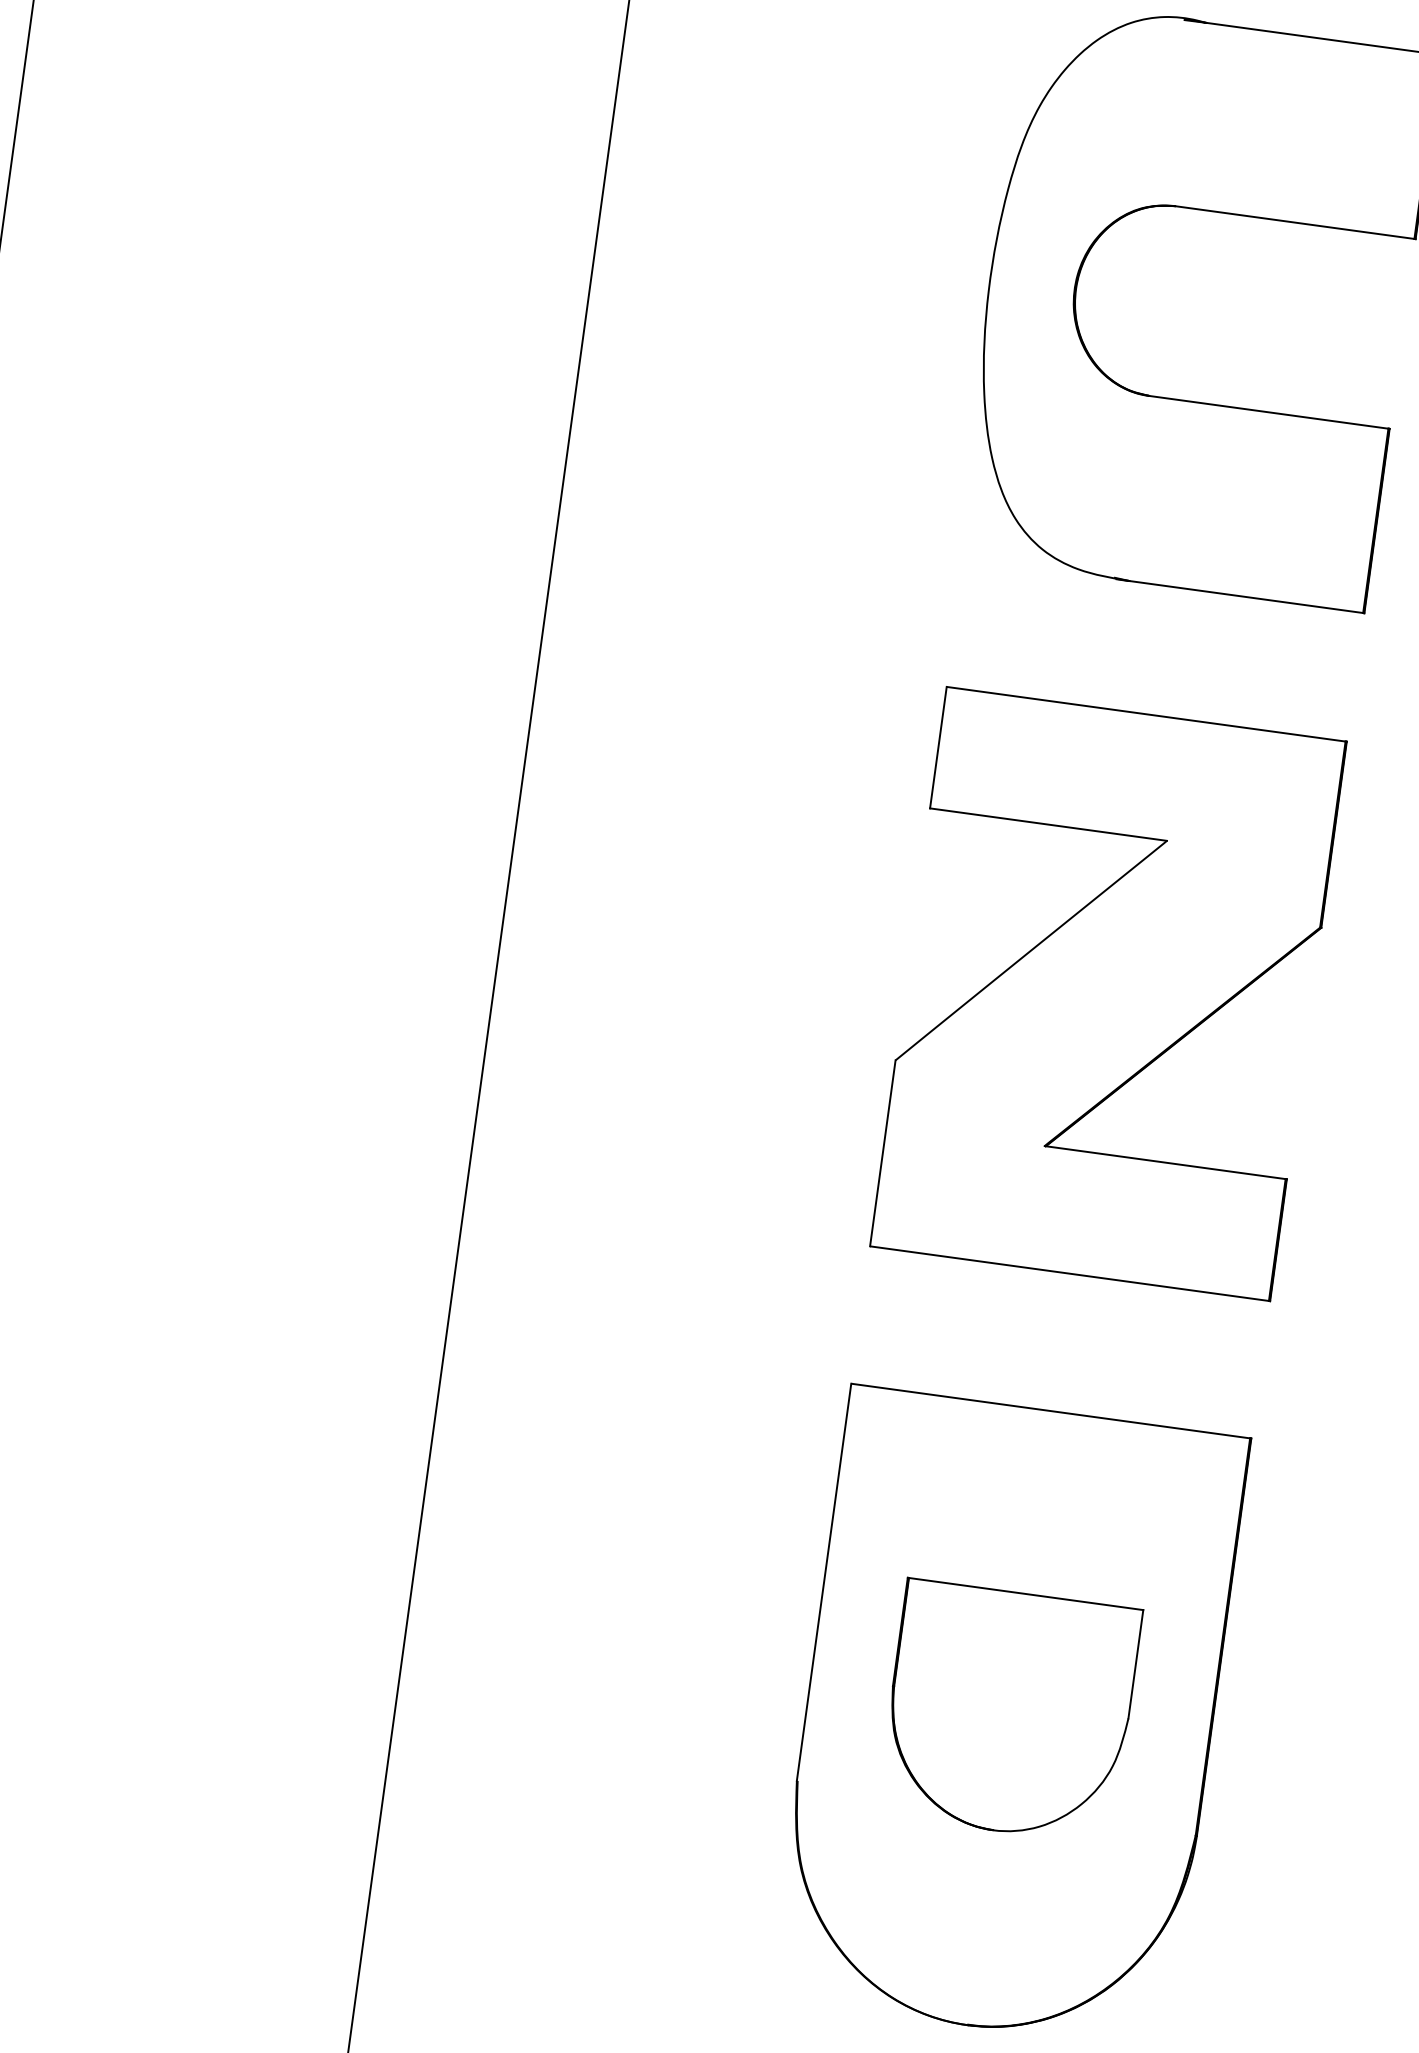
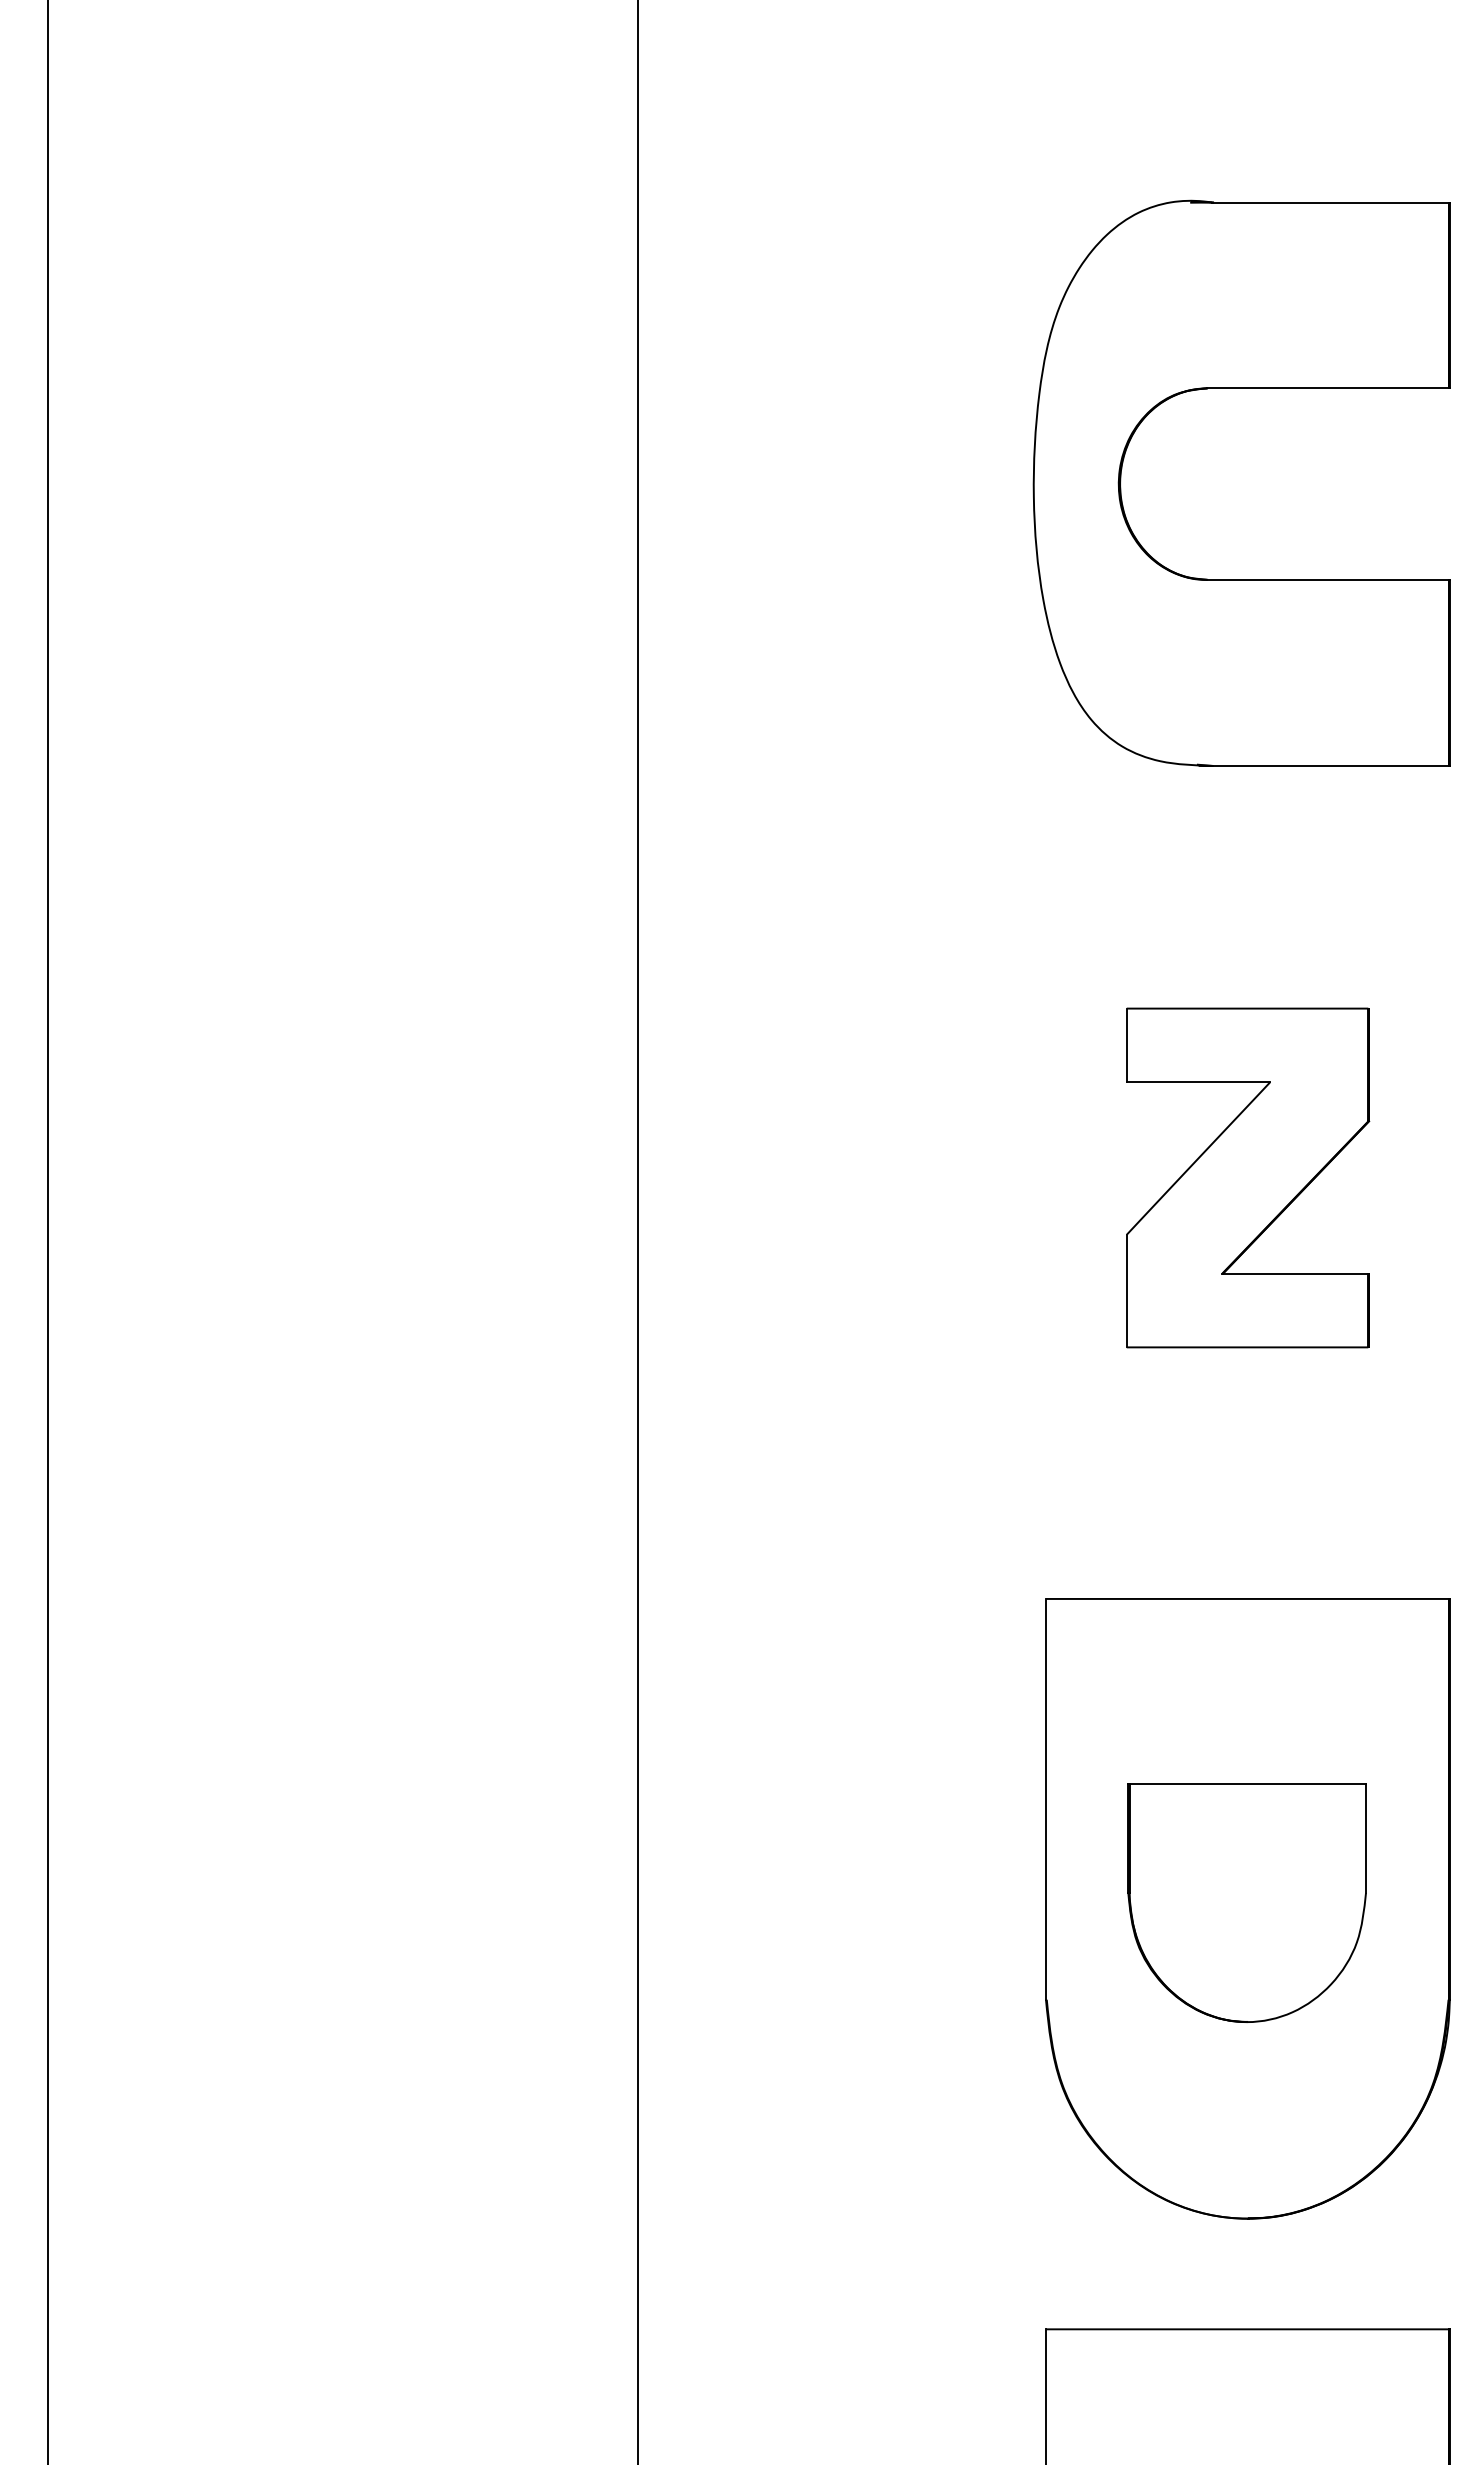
part: (1108, 993) -> (1247, 1177), size x0.6

